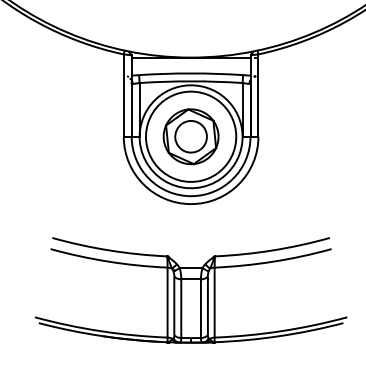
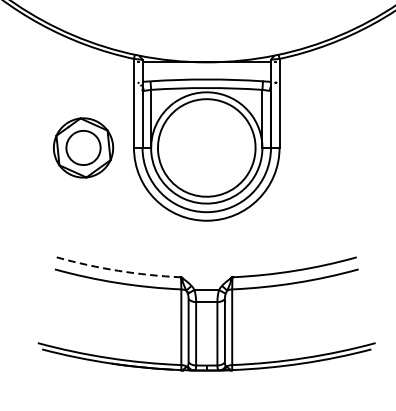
part: (190, 136) -> (82, 147), moved
arc: (109, 250) -> (118, 270), solid -> dashed

